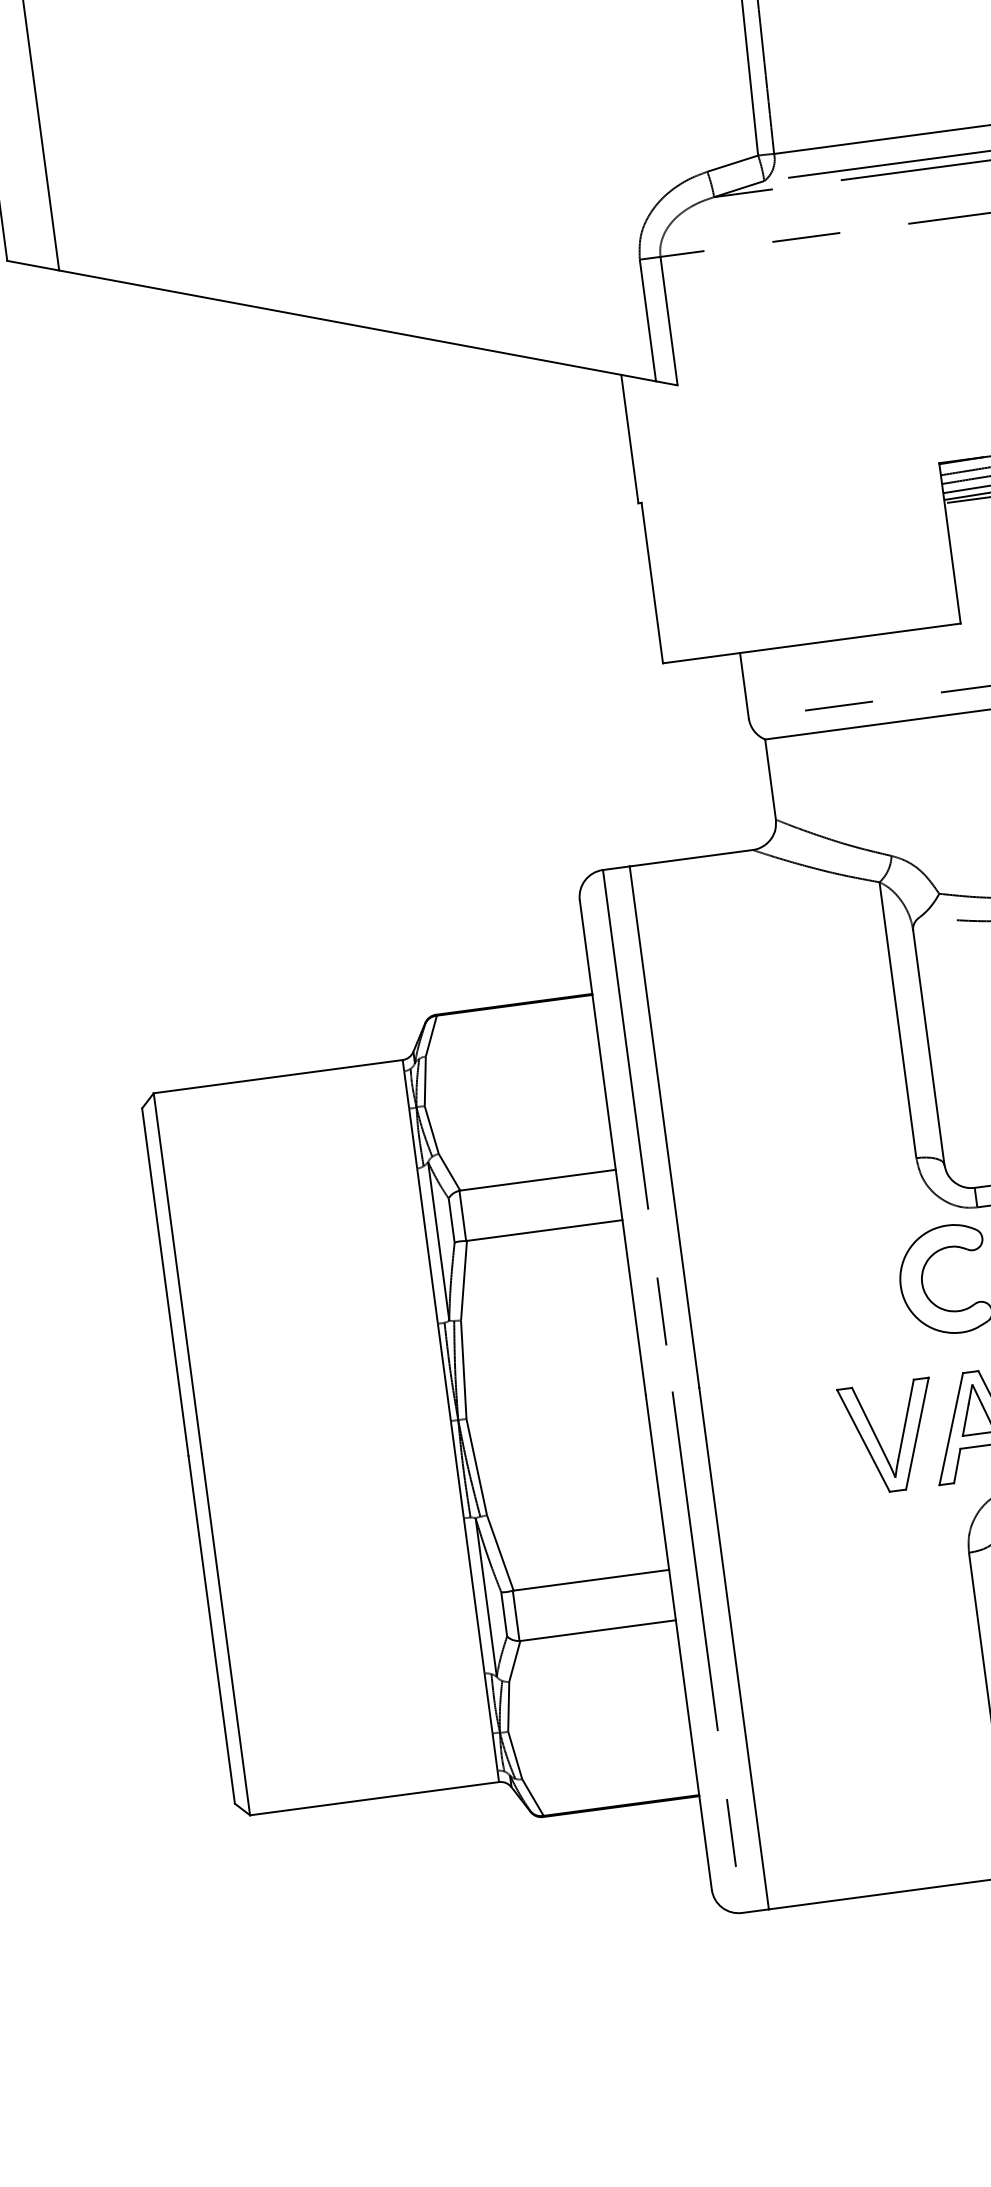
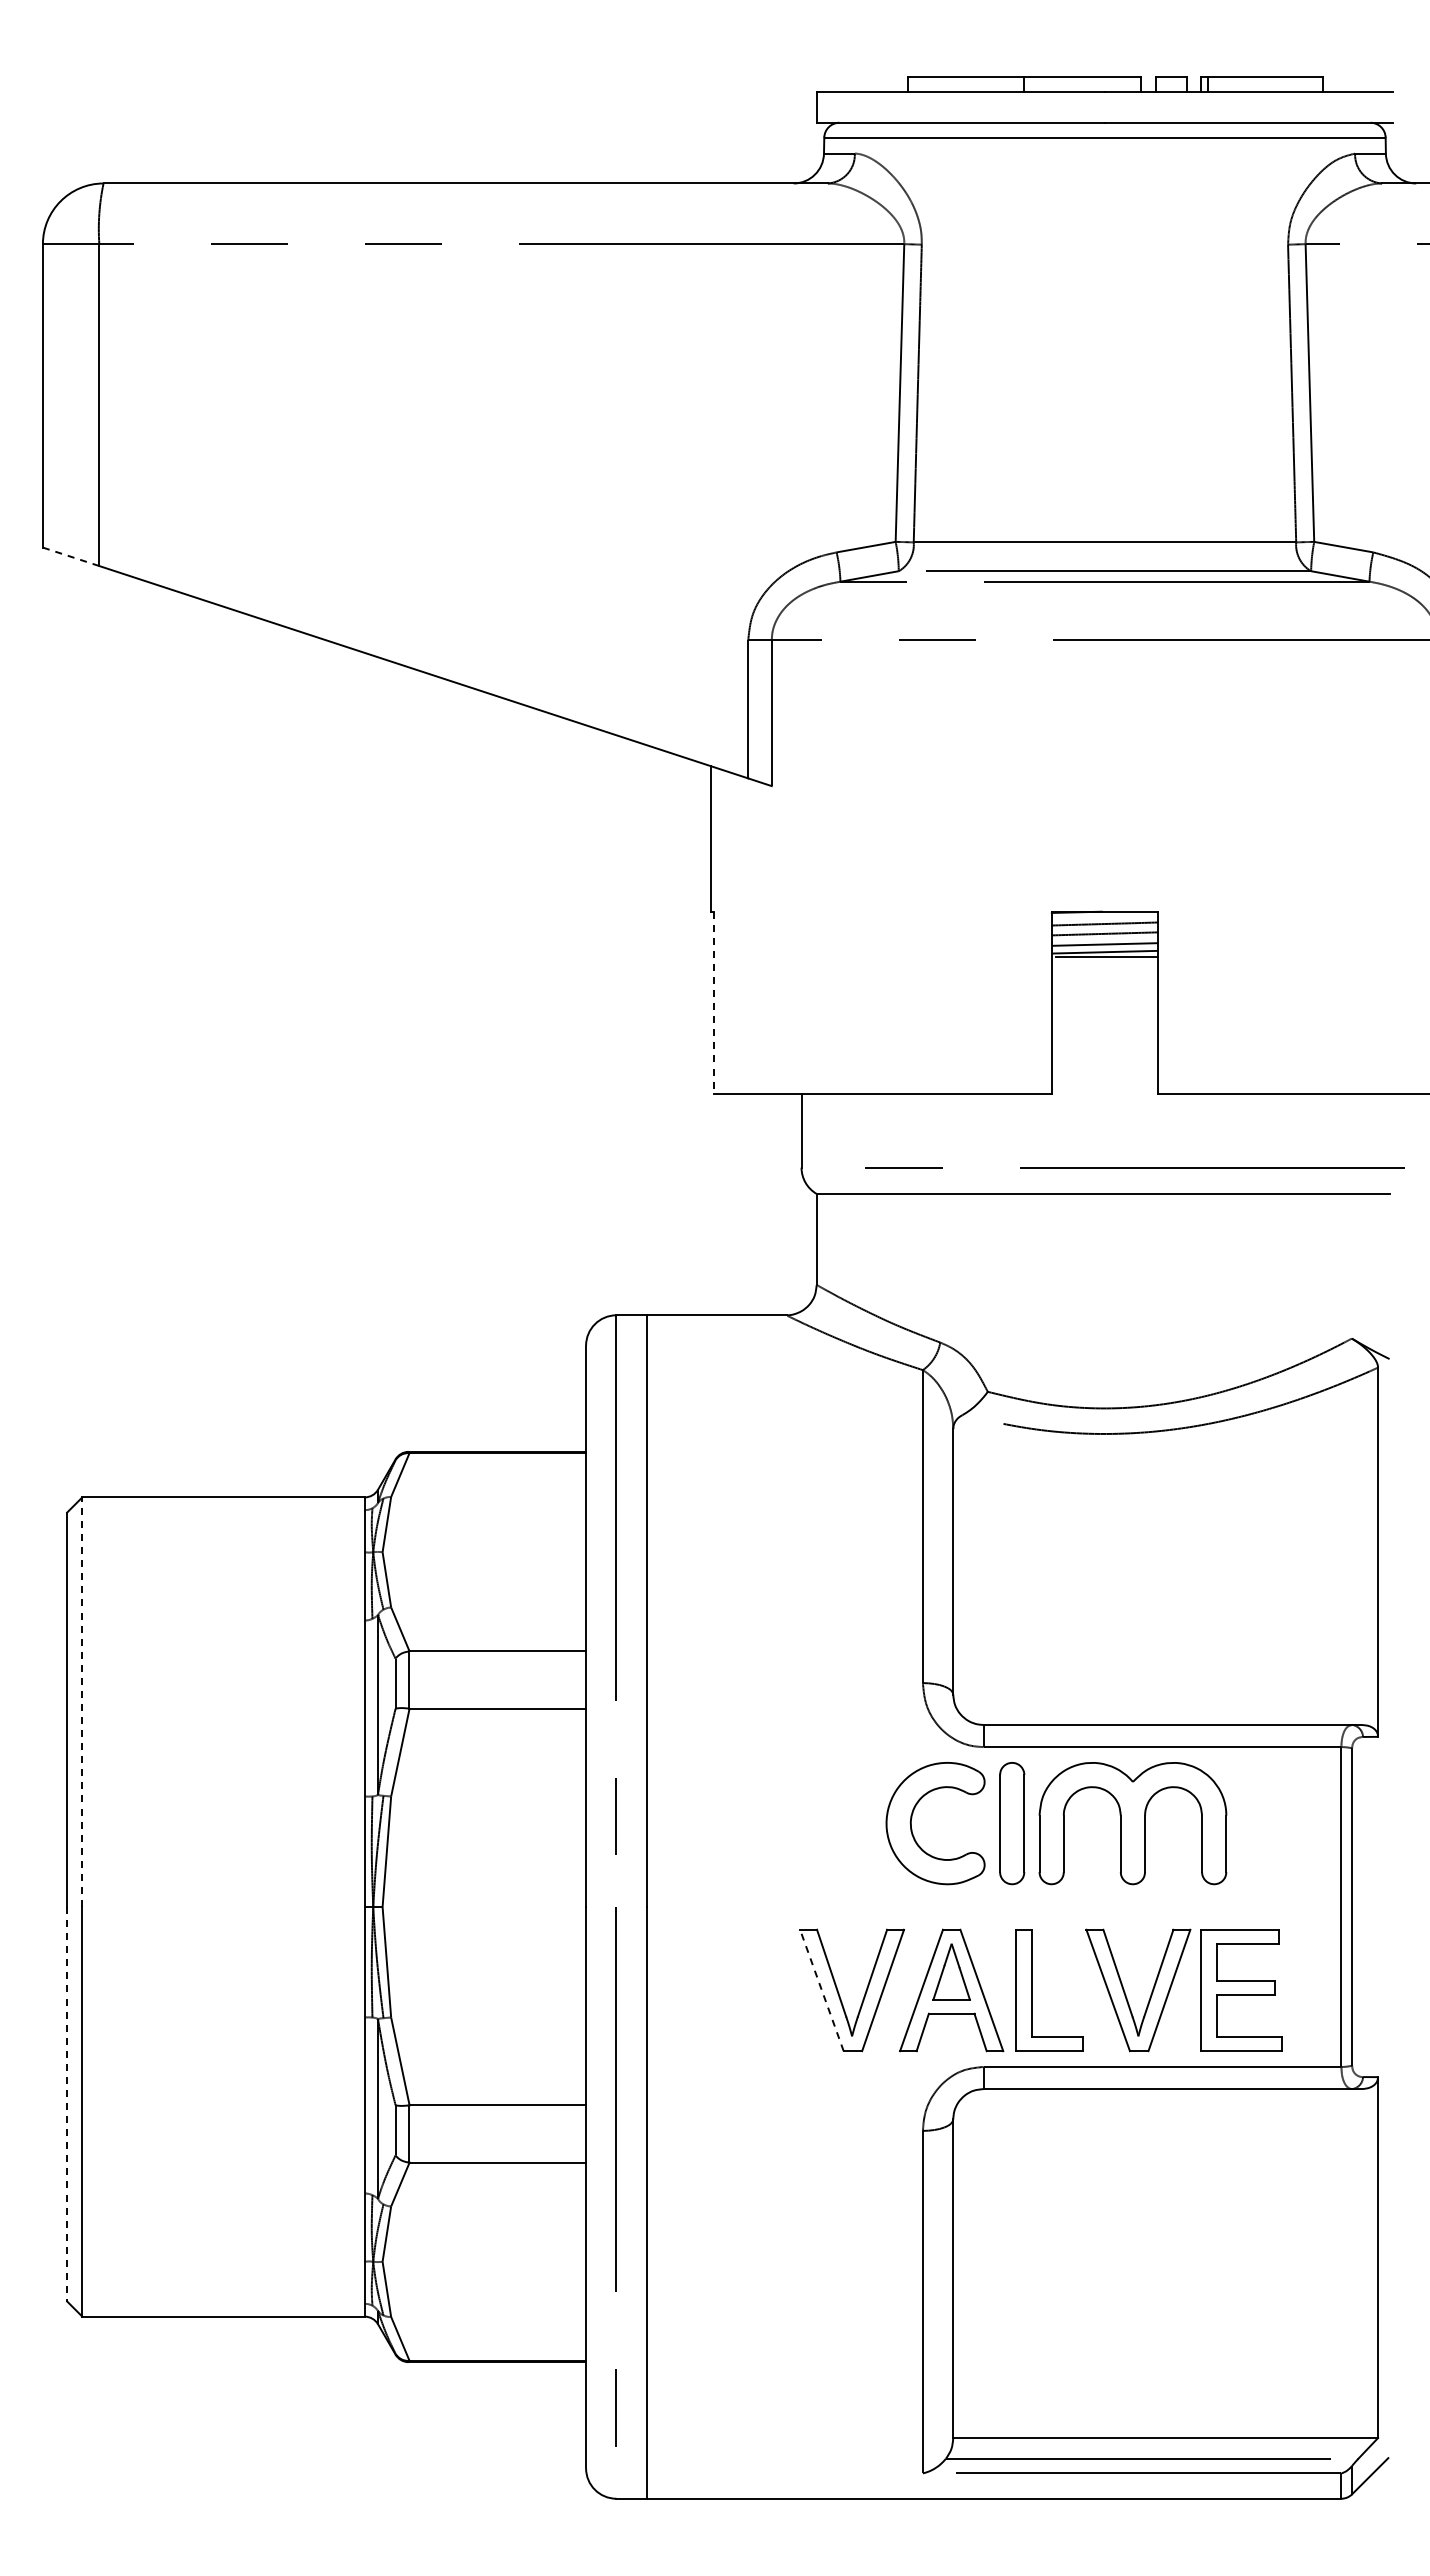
line: (33, 265) -> (71, 556), solid -> dashed
line: (652, 583) -> (714, 1003), solid -> dashed
line: (177, 1274) -> (82, 1702), solid -> dashed
line: (863, 1440) -> (821, 1990), solid -> dashed
line: (212, 1630) -> (67, 2104), solid -> dashed

